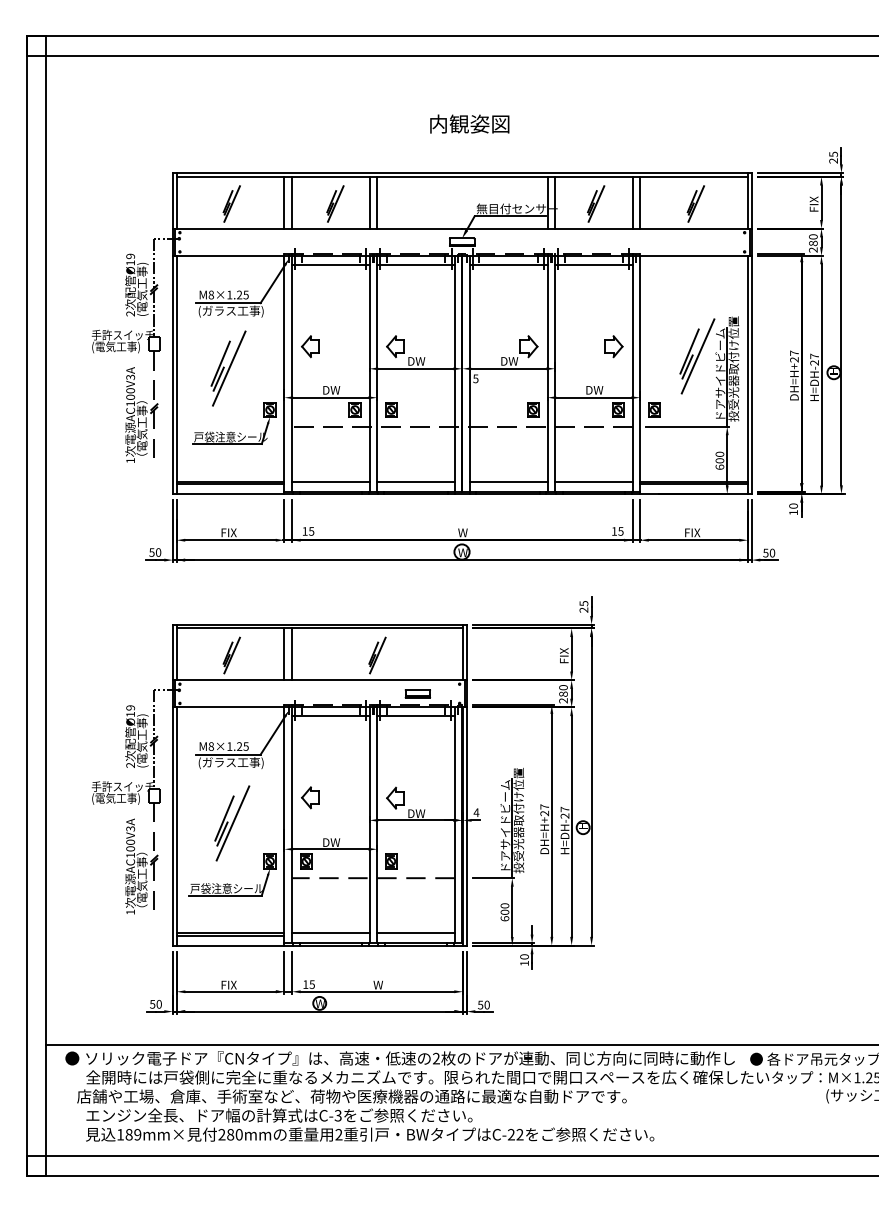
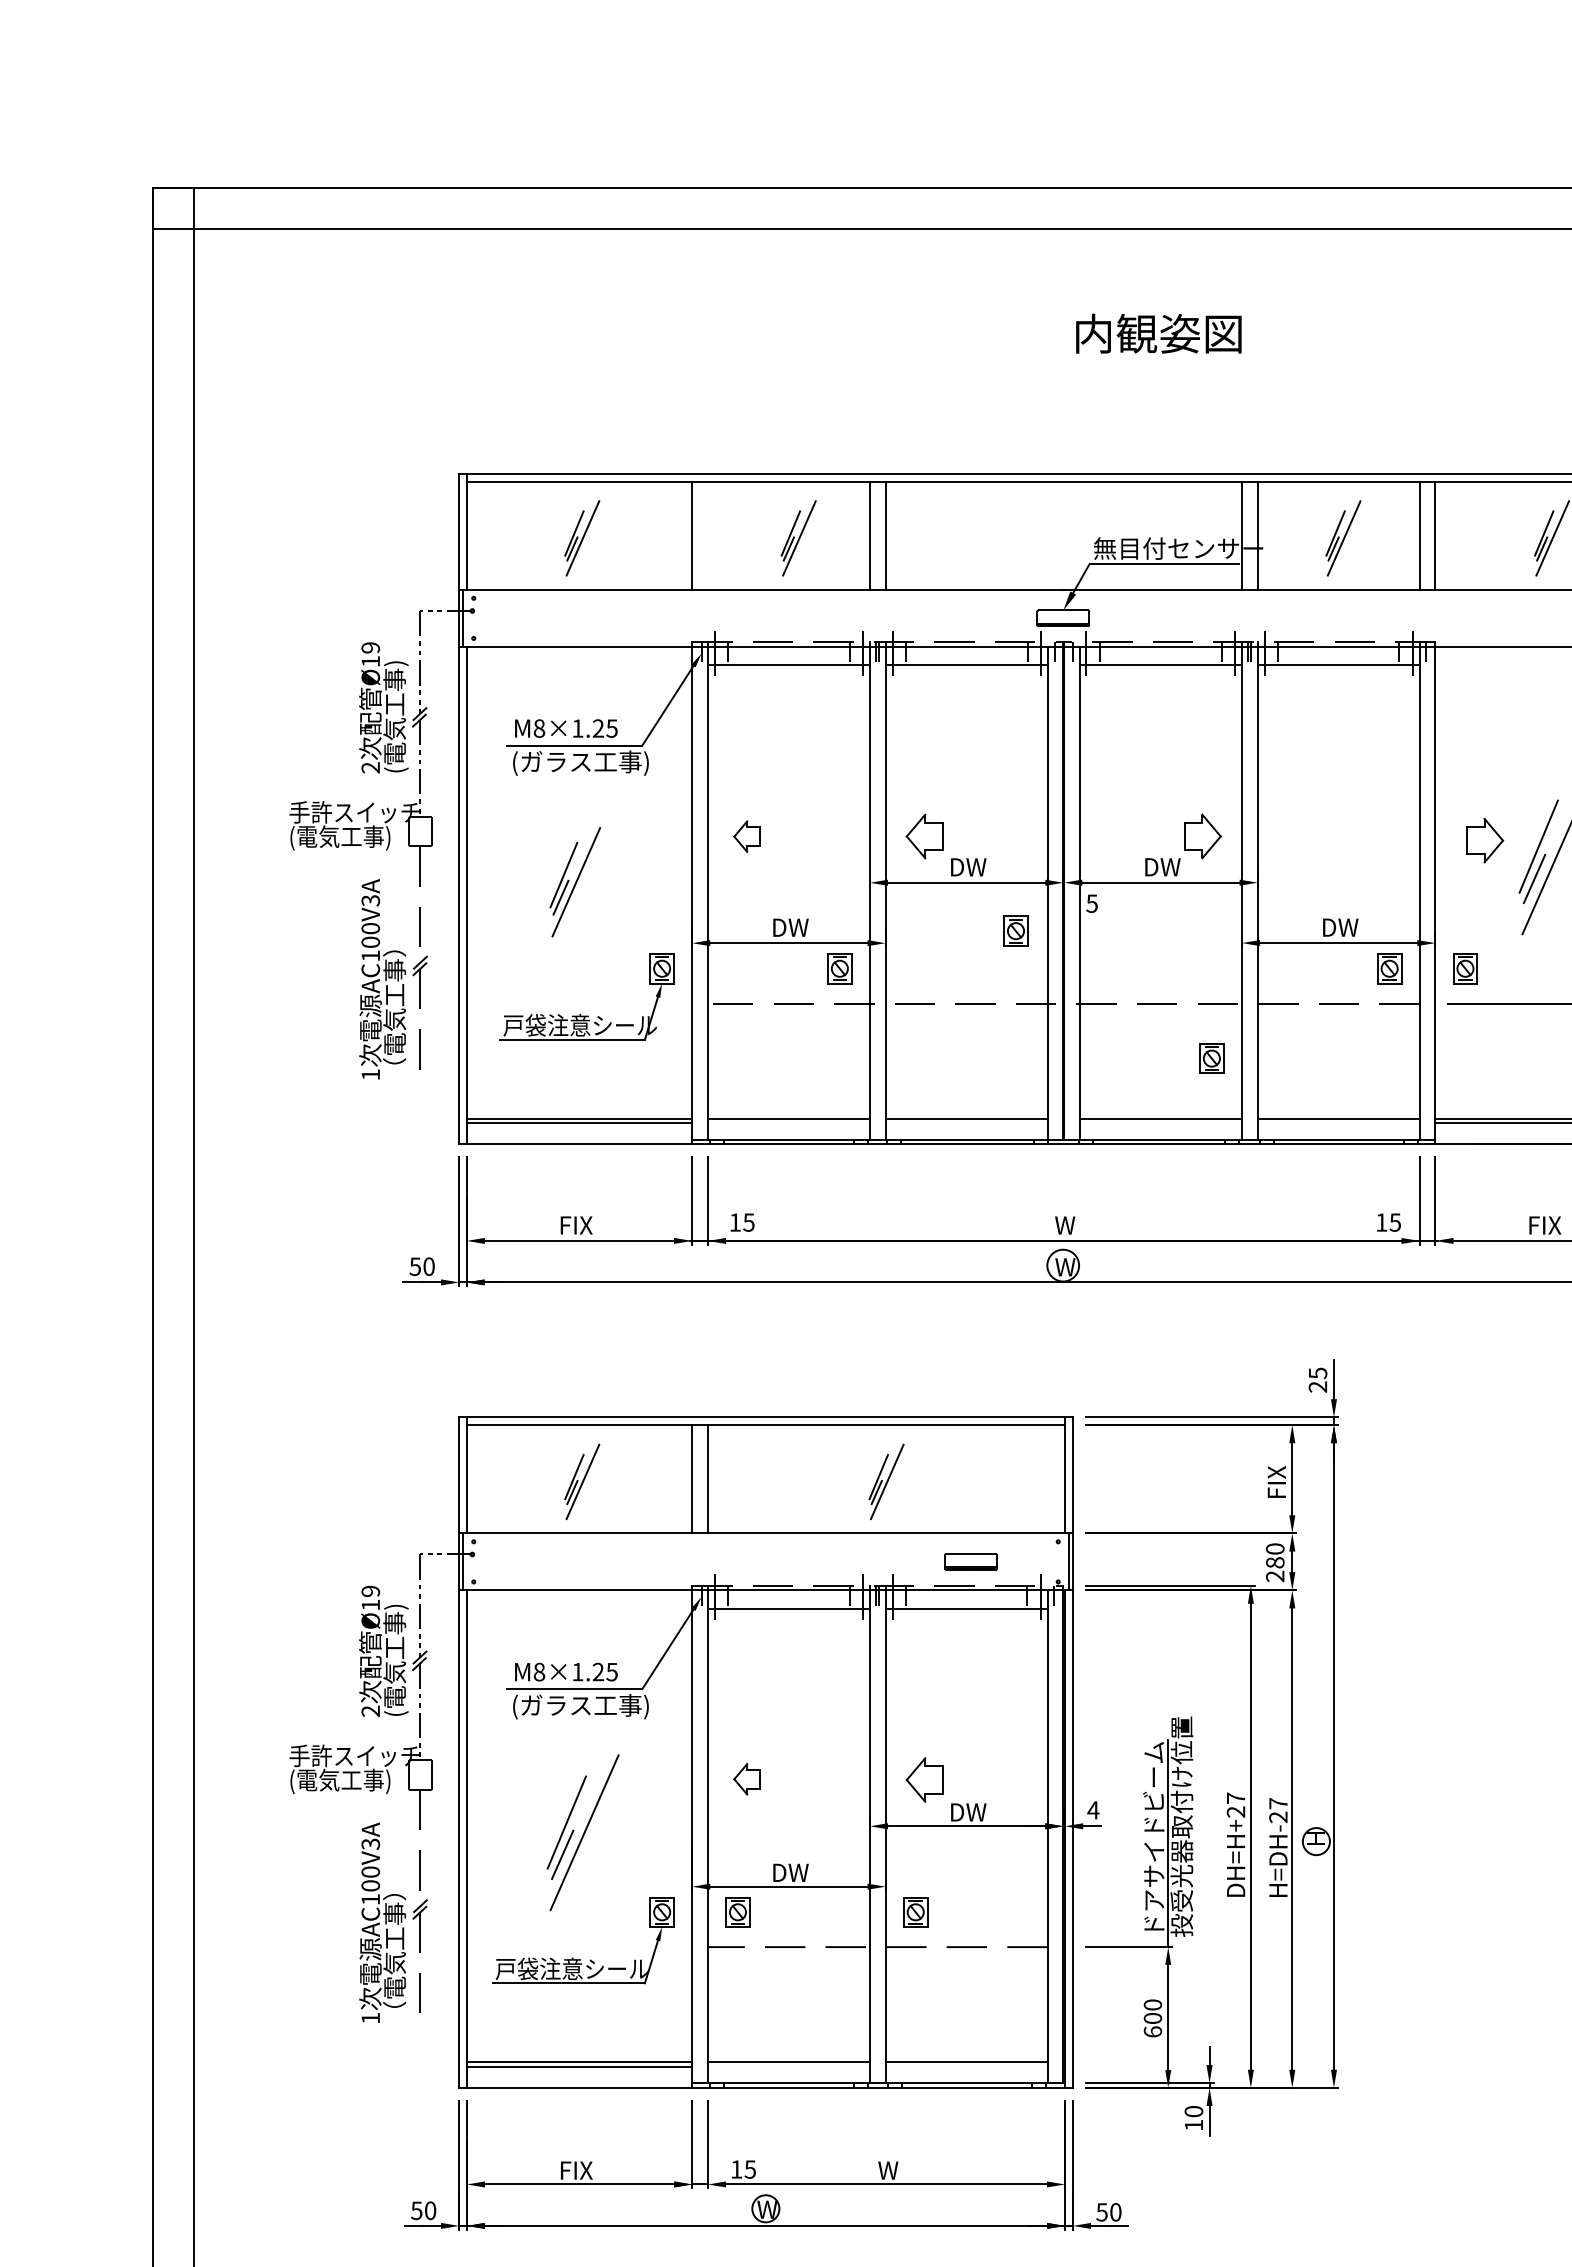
text: (469, 123) -> (1158, 332), moved
line: (292, 202) -> (708, 535), removed
part: (310, 346) -> (746, 836), size x0.7
part: (613, 346) -> (1484, 840), moved
part: (228, 368) -> (575, 882), size x0.7
part: (391, 409) -> (1016, 930), moved
part: (533, 409) -> (1212, 1057), moved
part: (310, 797) -> (746, 1778), size x0.7

